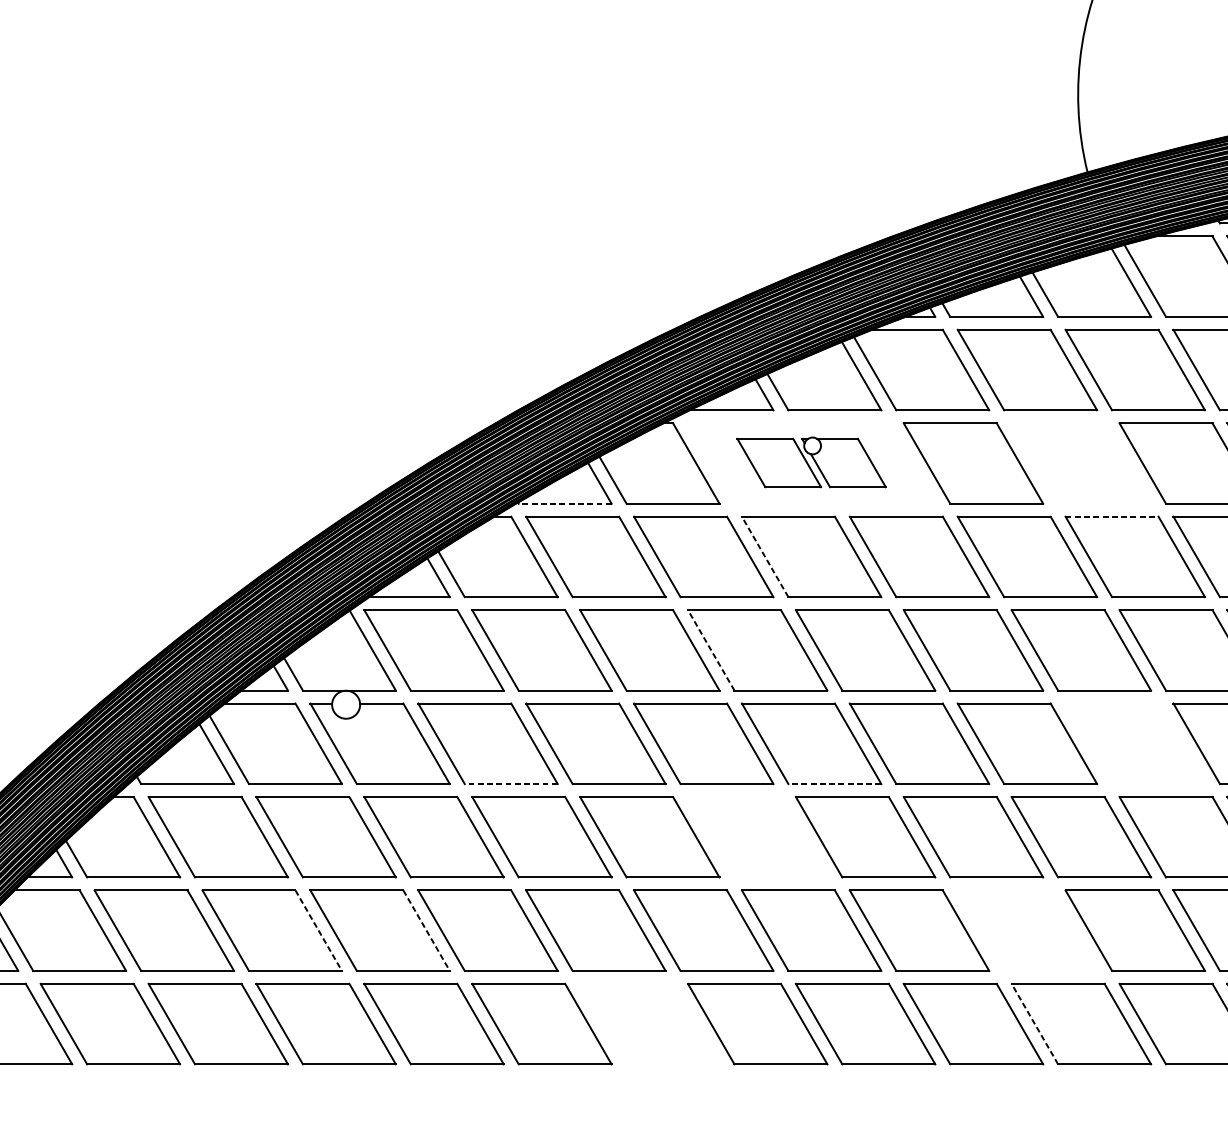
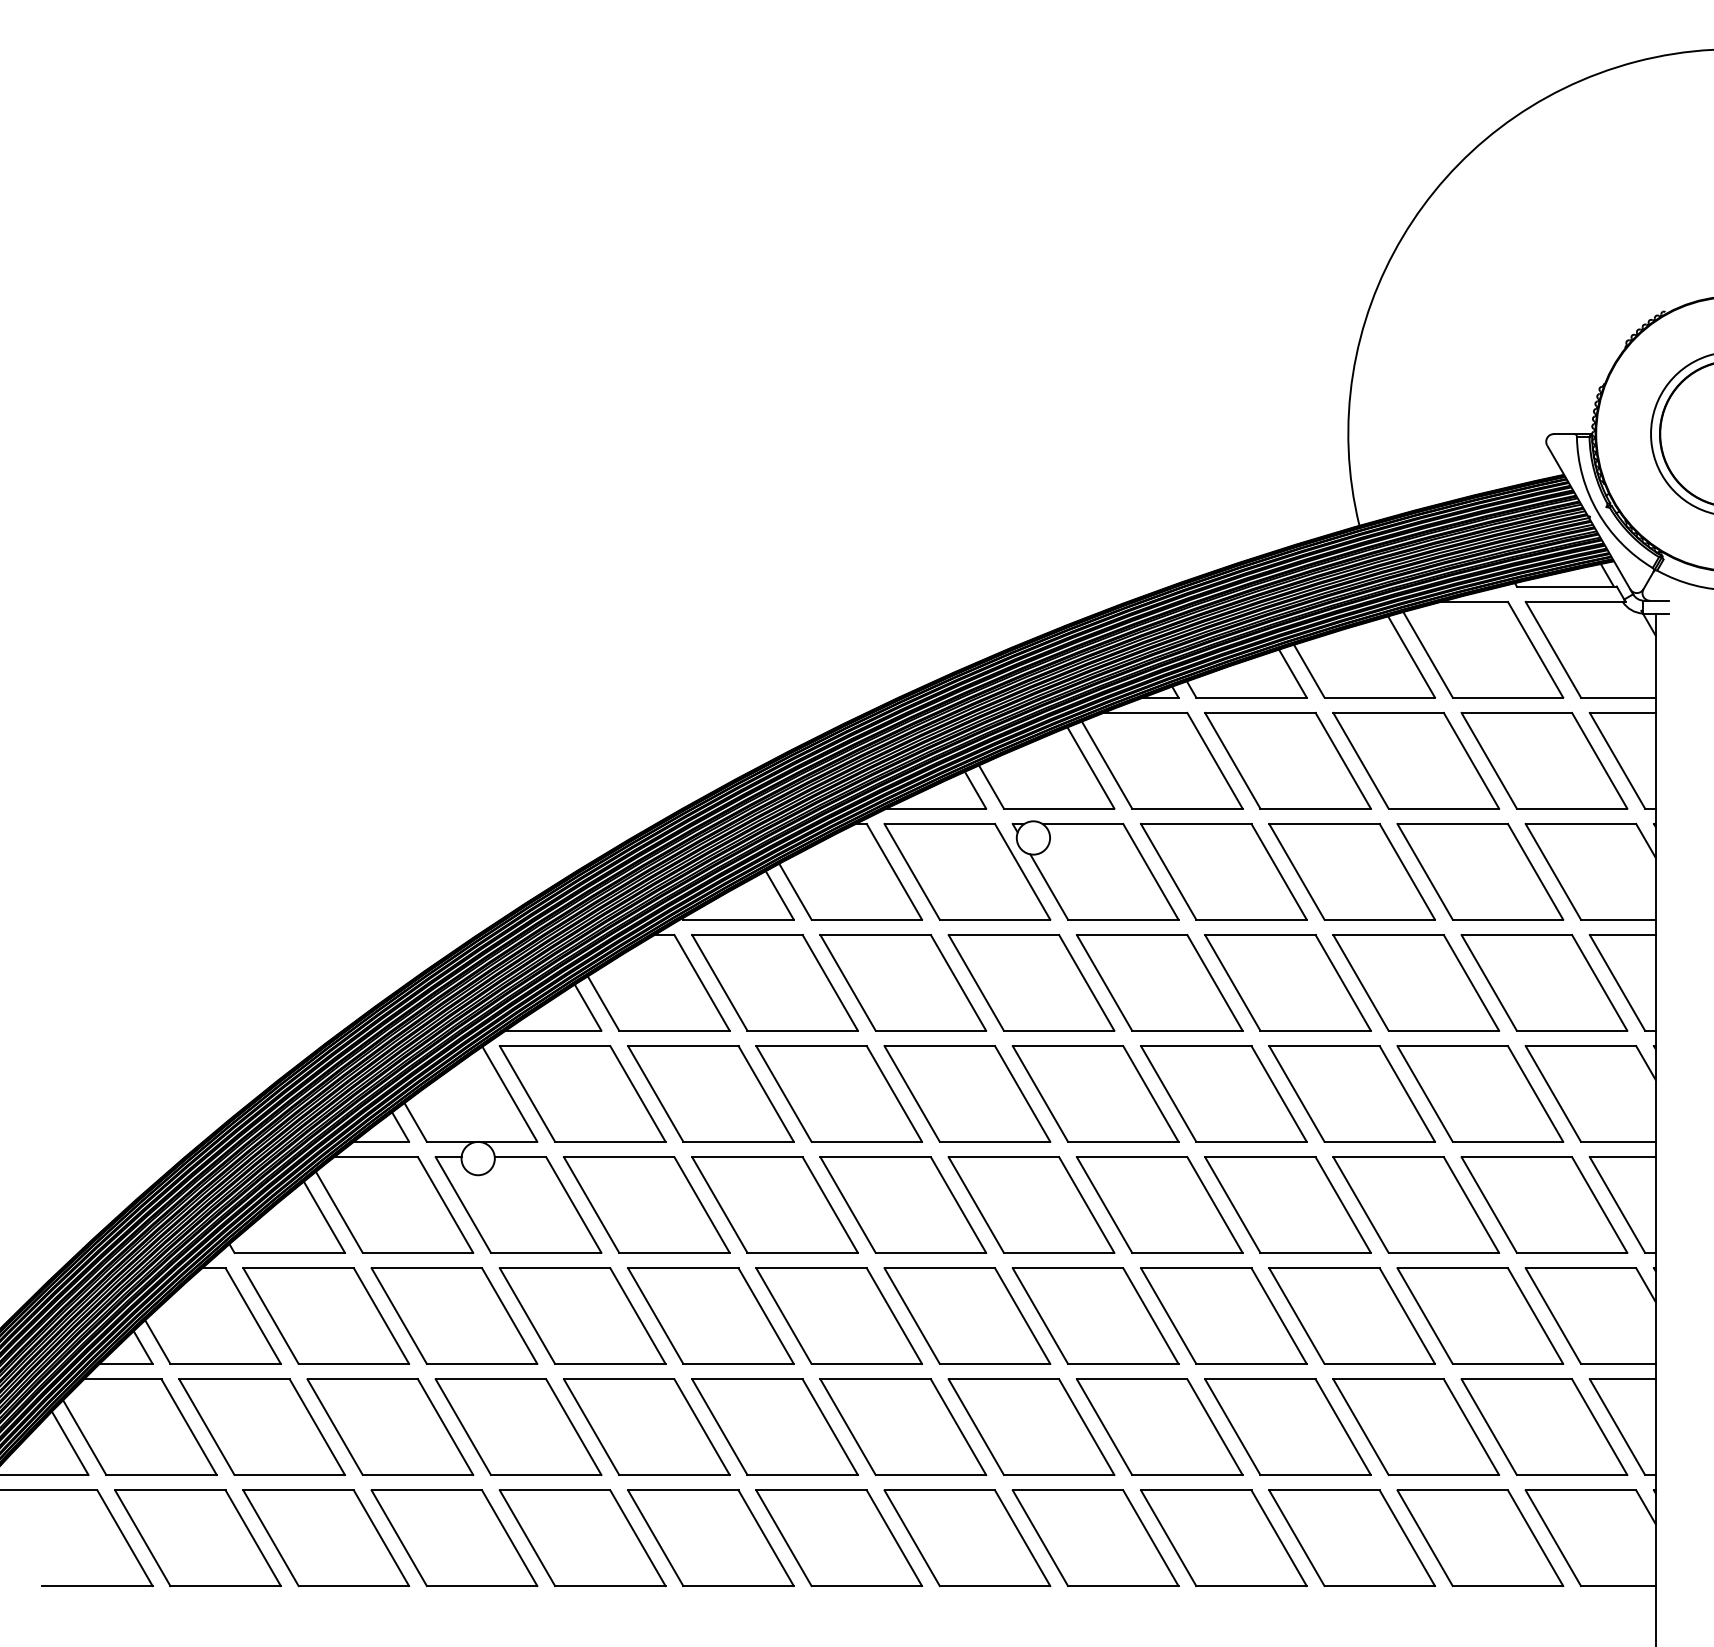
part: (811, 462) -> (1031, 870), size x1.67
part: (1080, 463) -> (1351, 871), added
line: (565, 503) -> (738, 919), dashed -> solid
line: (1112, 517) -> (1389, 935), dashed -> solid
line: (765, 556) -> (976, 982), dashed -> solid
line: (710, 649) -> (911, 1093), dashed -> solid
part: (1134, 743) -> (1415, 1204), added
line: (510, 783) -> (673, 1252), dashed -> solid
line: (834, 783) -> (1058, 1252), dashed -> solid
part: (757, 836) -> (967, 1315), added
line: (318, 930) -> (445, 1427), dashed -> solid
line: (427, 930) -> (574, 1427), dashed -> solid
part: (1027, 930) -> (1287, 1426), added
line: (1034, 1023) -> (1296, 1537), dashed -> solid
part: (650, 1024) -> (839, 1538), added

